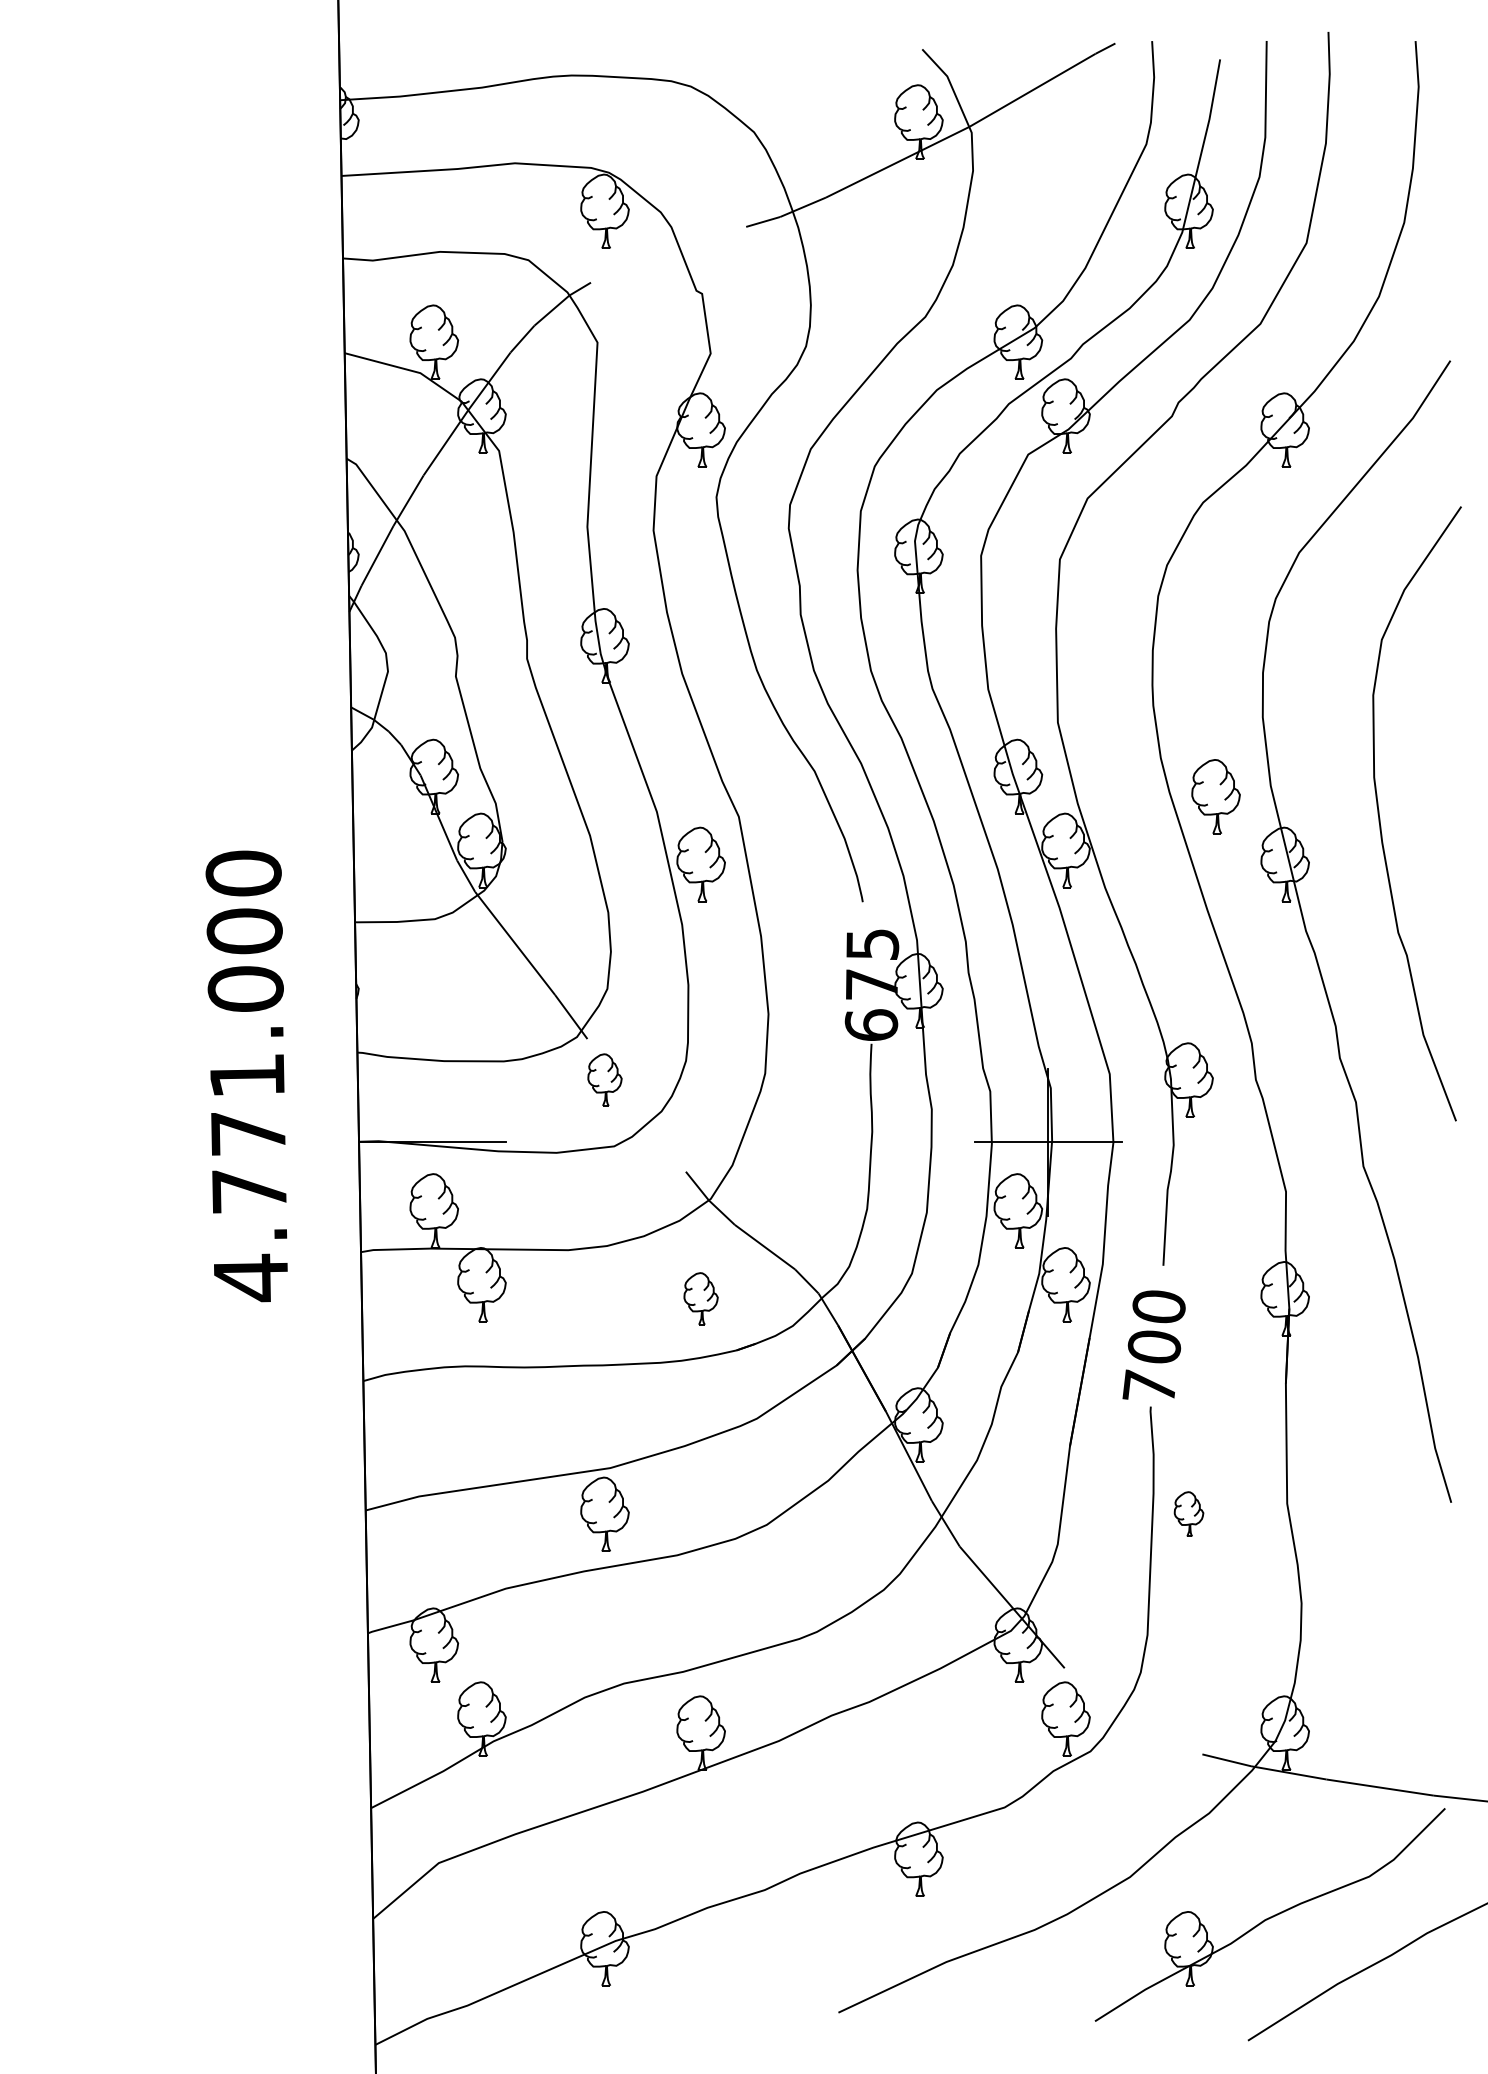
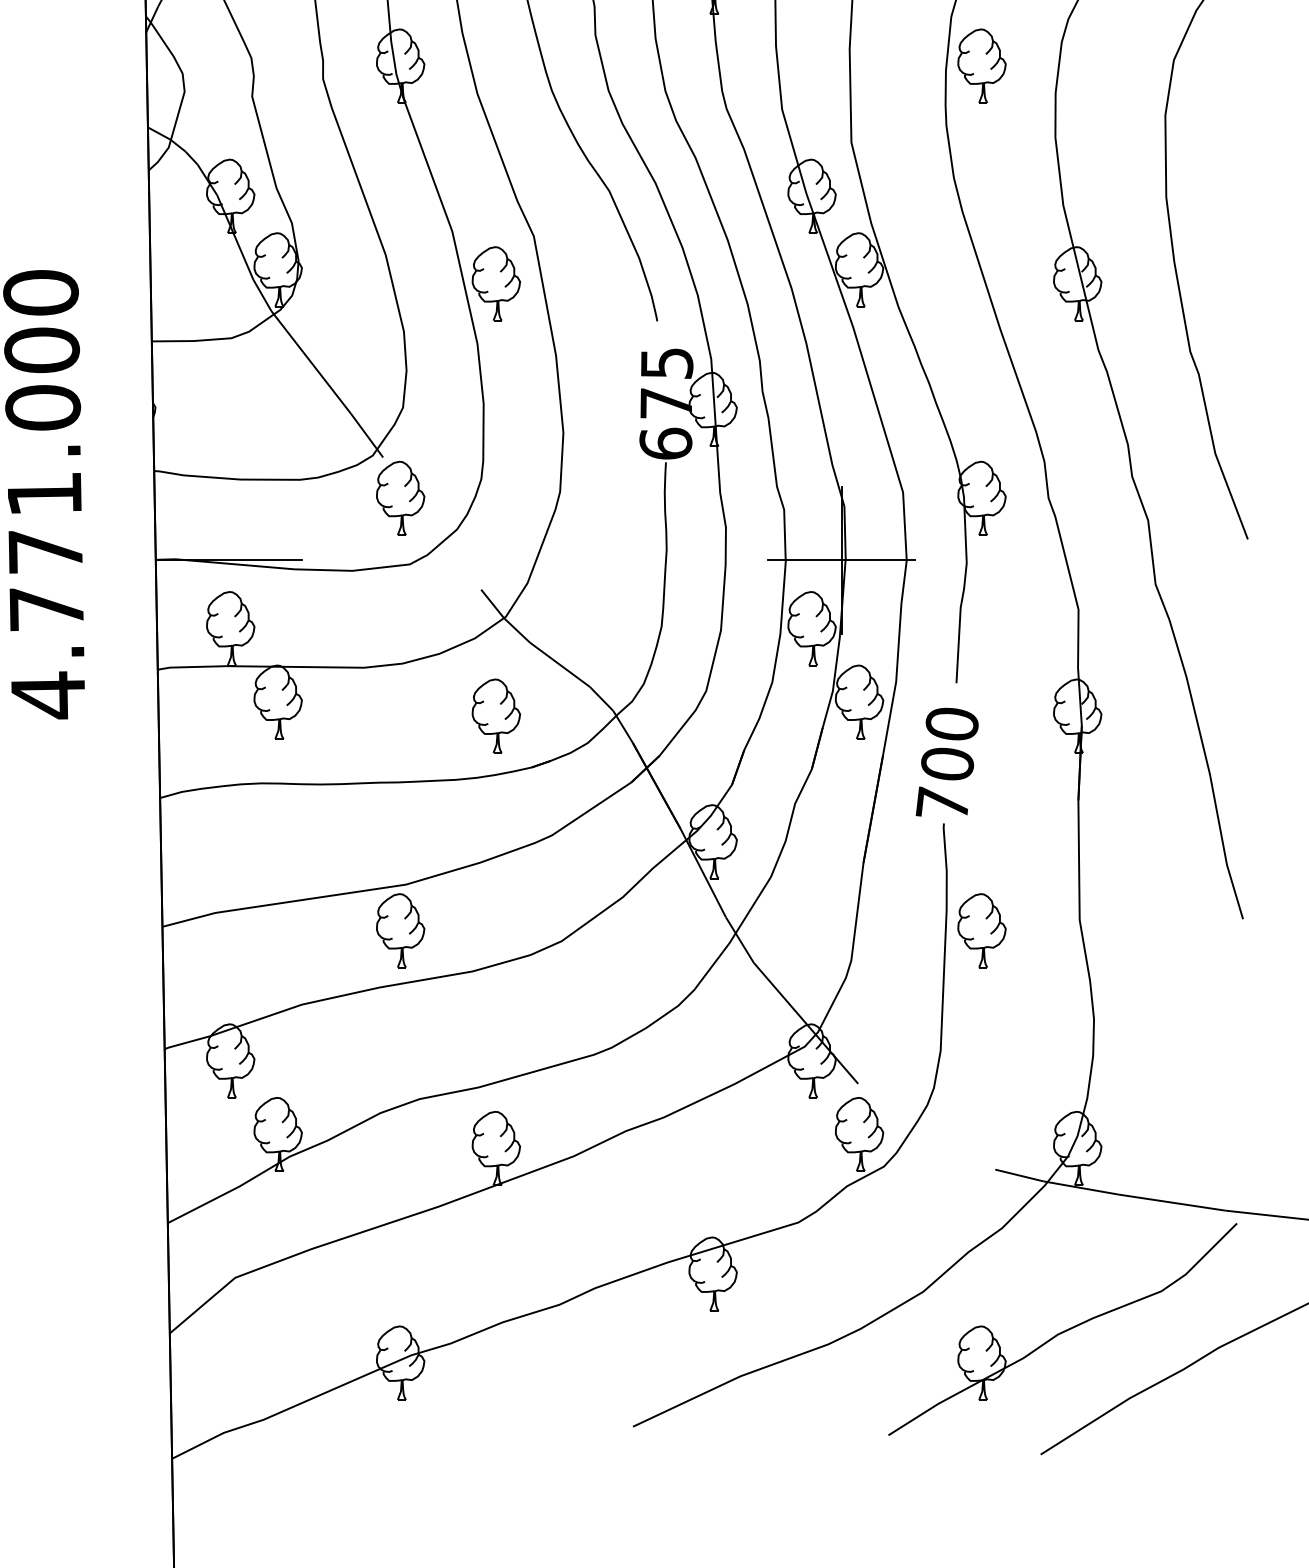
part: (1215, 796) -> (981, 65), moved
part: (604, 1079) -> (400, 497), size x1.43
part: (700, 1298) -> (495, 715), size x1.43
part: (1188, 1513) -> (981, 929), size x1.67

